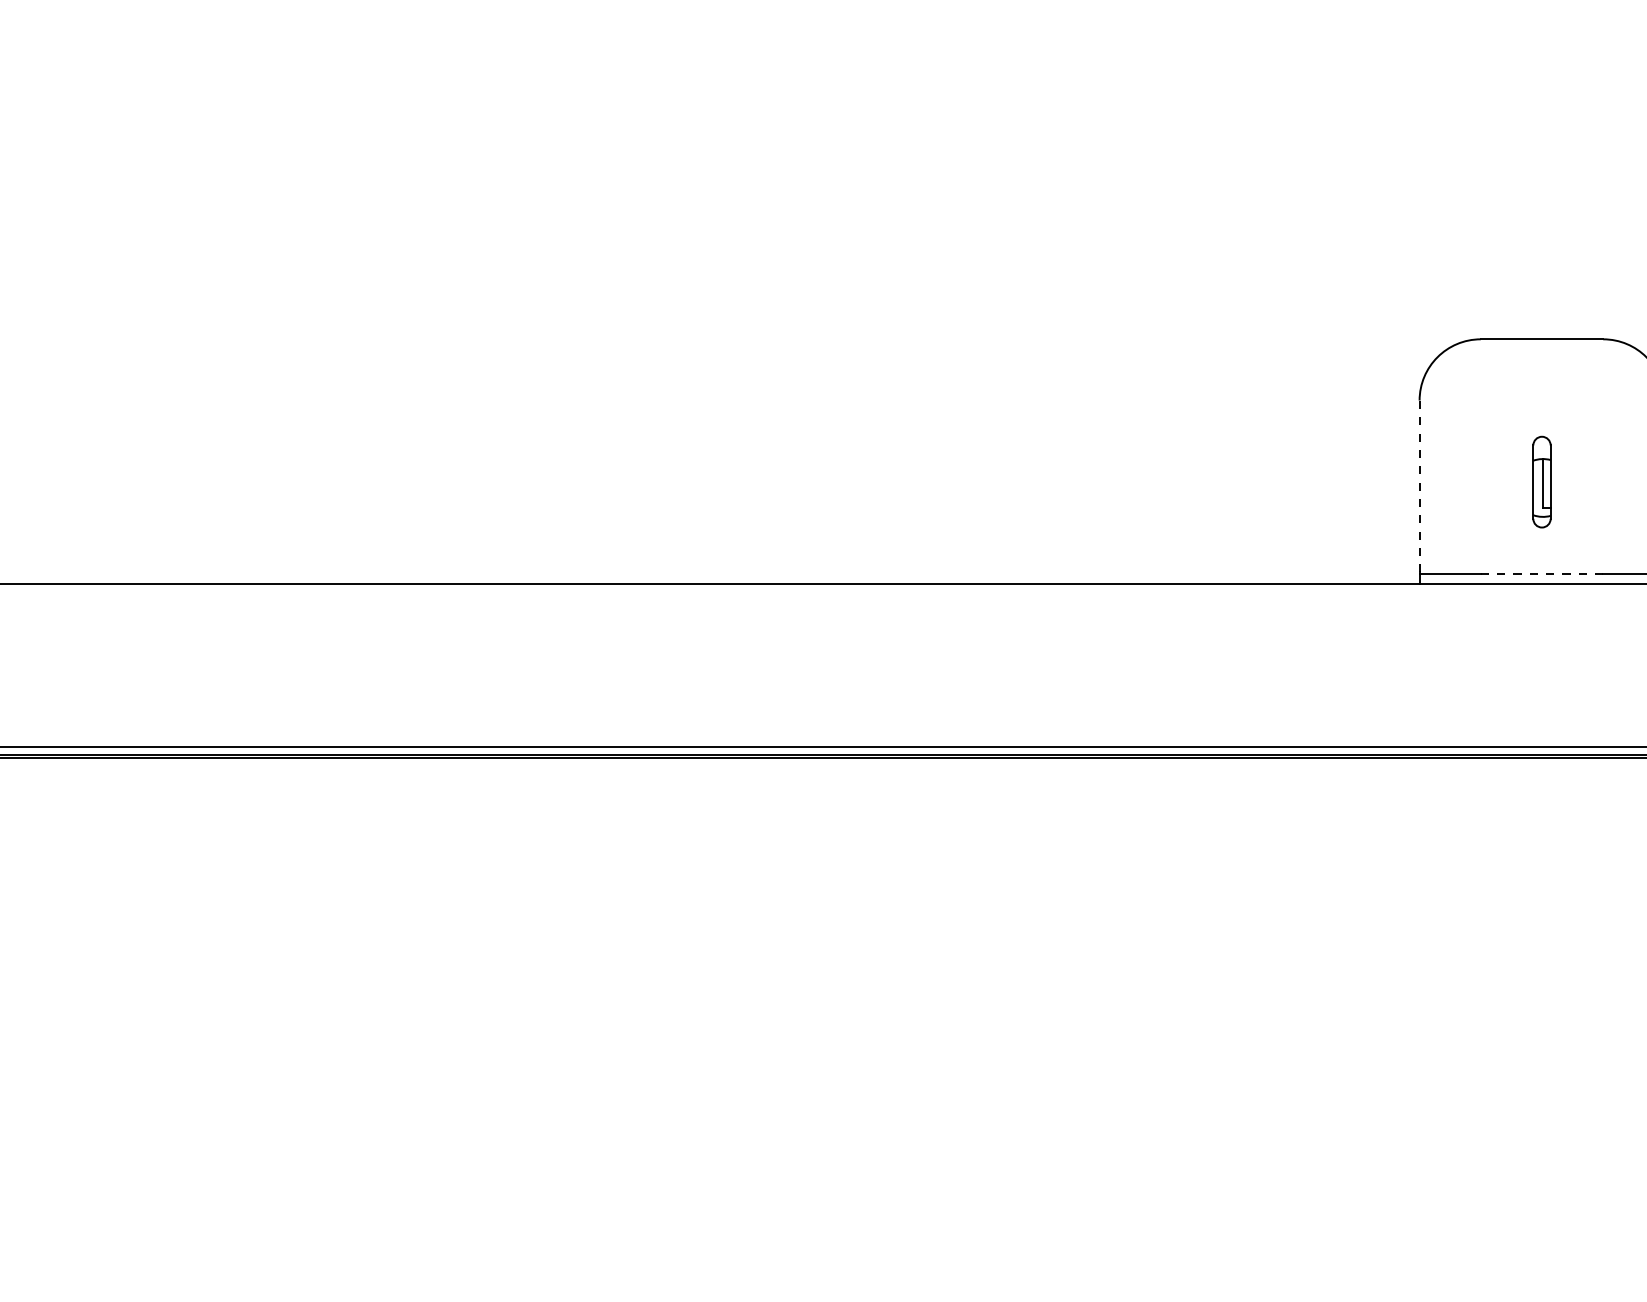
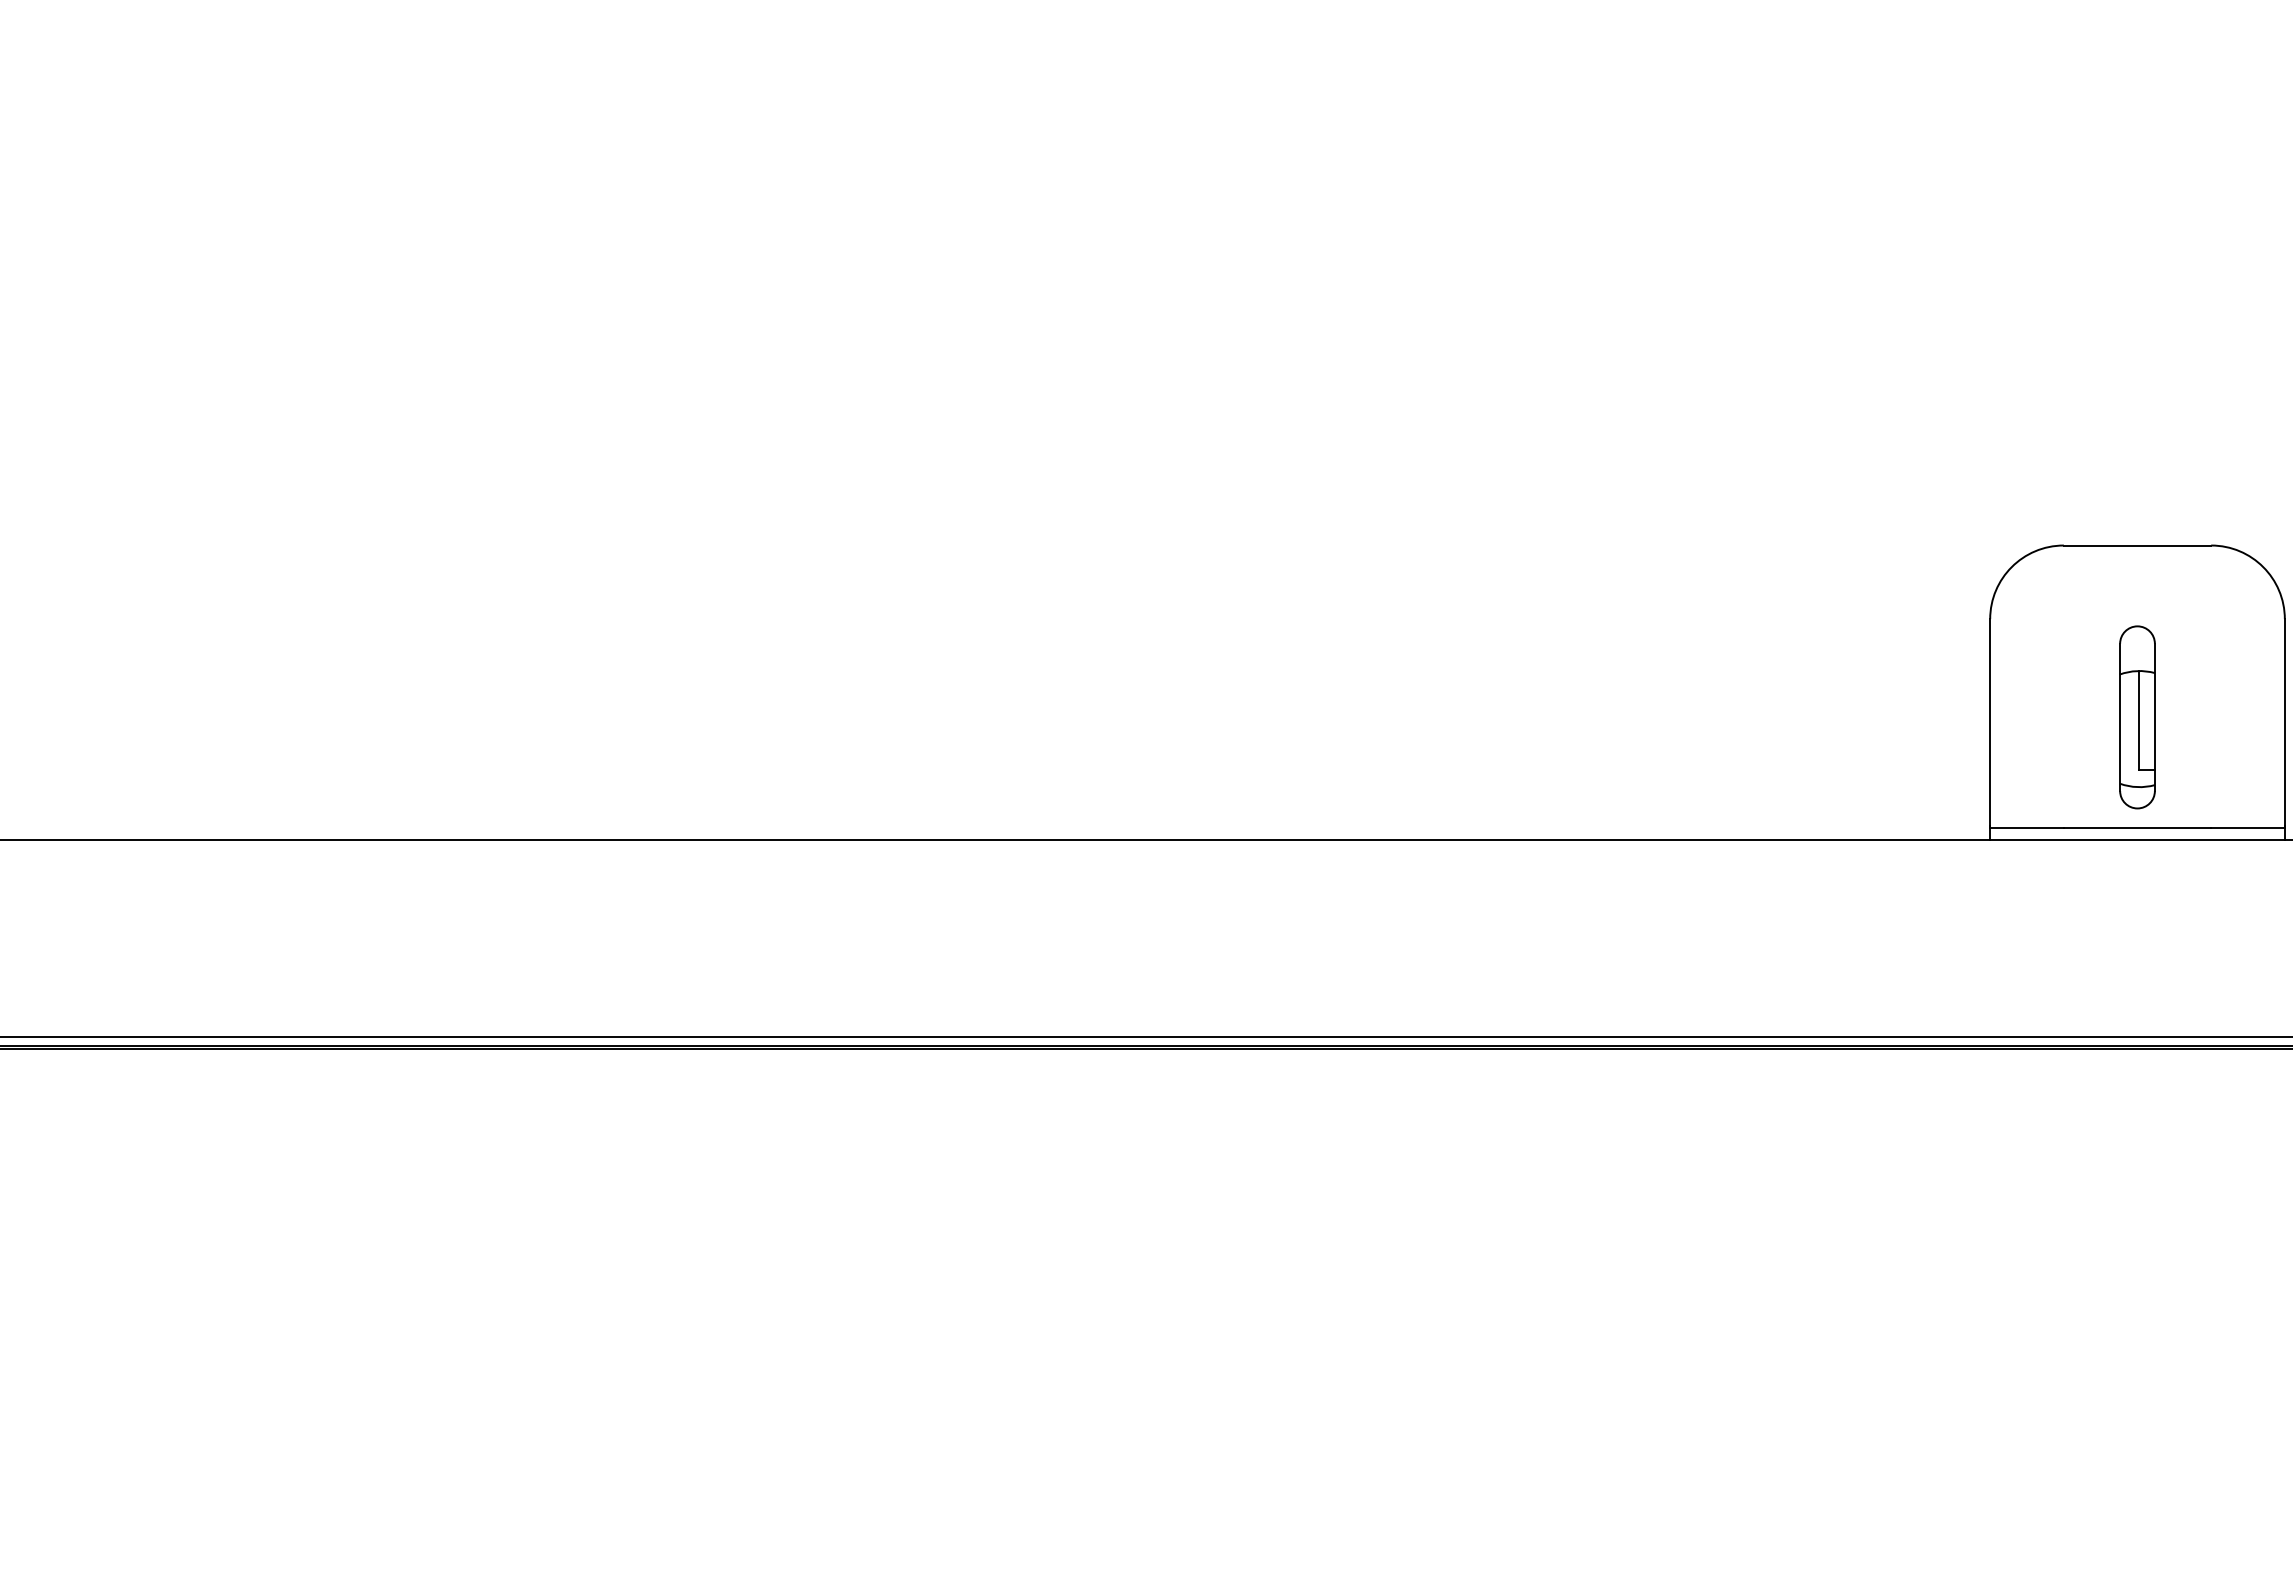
part: (1542, 482) -> (2137, 717), size x1.67
line: (1419, 486) -> (1990, 722), dashed -> solid
line: (1542, 574) -> (2137, 828), dashed -> solid

